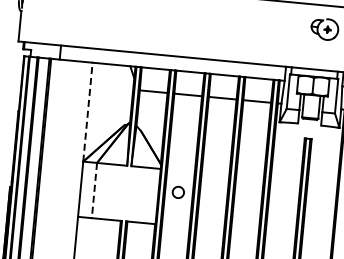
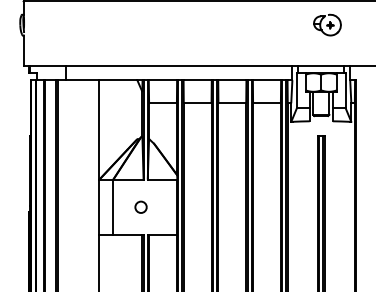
line: (88, 111) -> (99, 129), dashed -> solid
line: (94, 190) -> (113, 207), dashed -> solid
circle: (177, 191) -> (140, 206), moved

